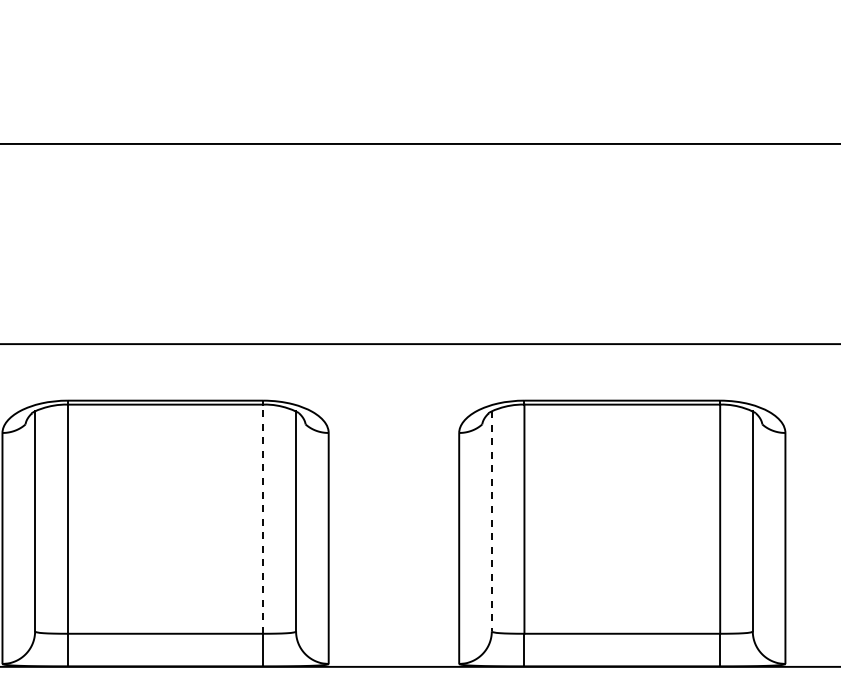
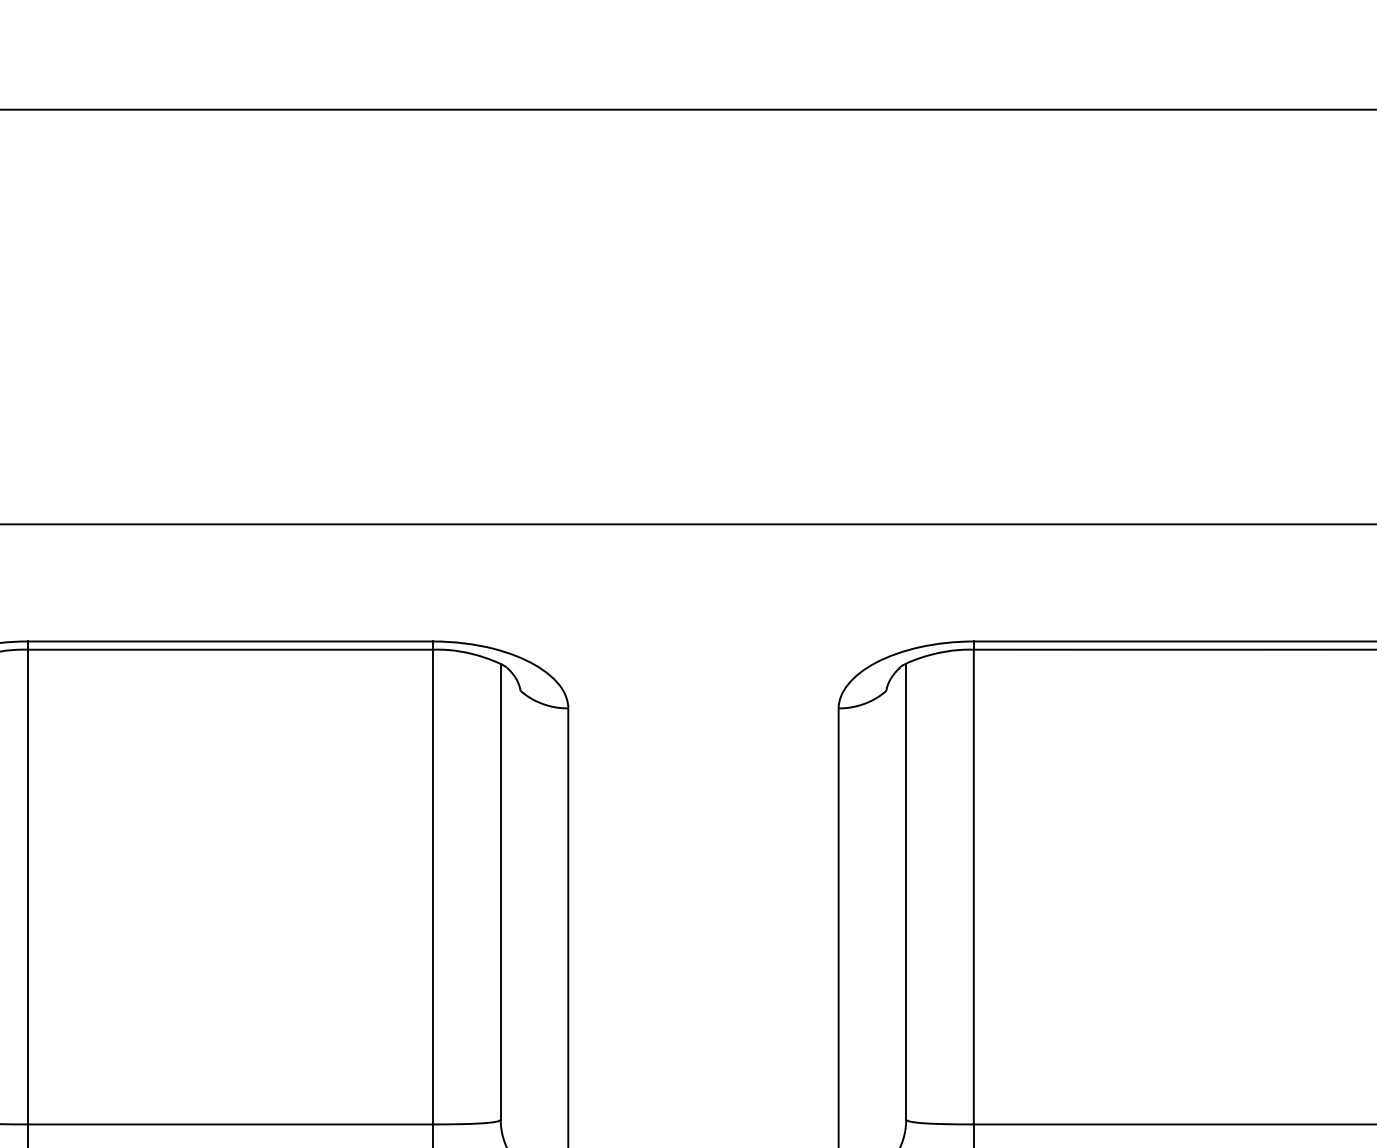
line: (263, 519) -> (433, 887), dashed -> solid
line: (491, 521) -> (905, 891), dashed -> solid

